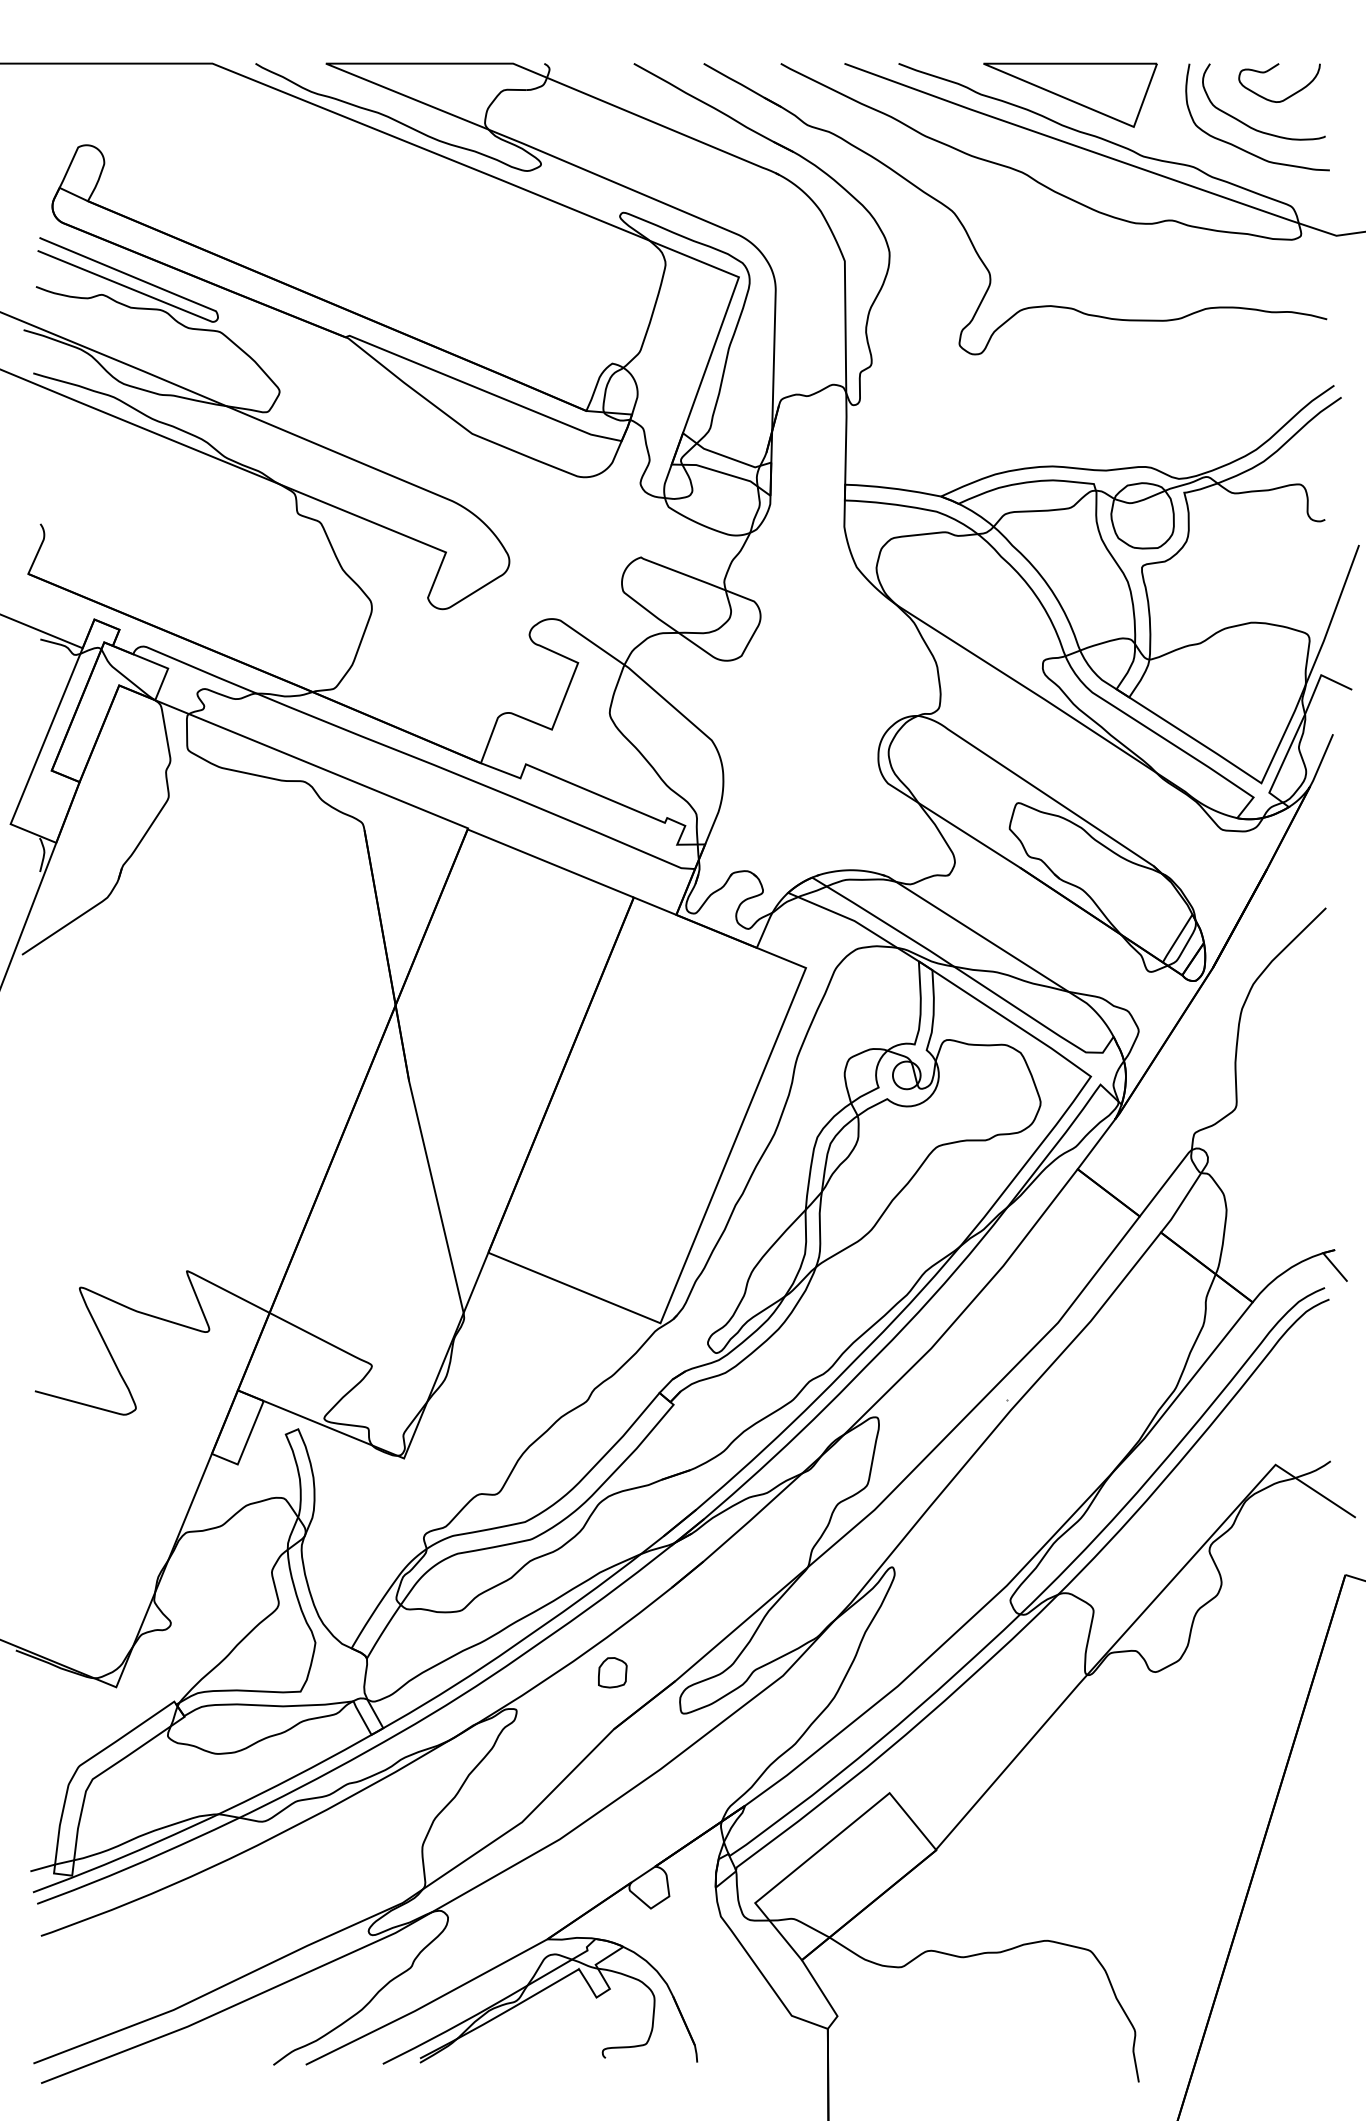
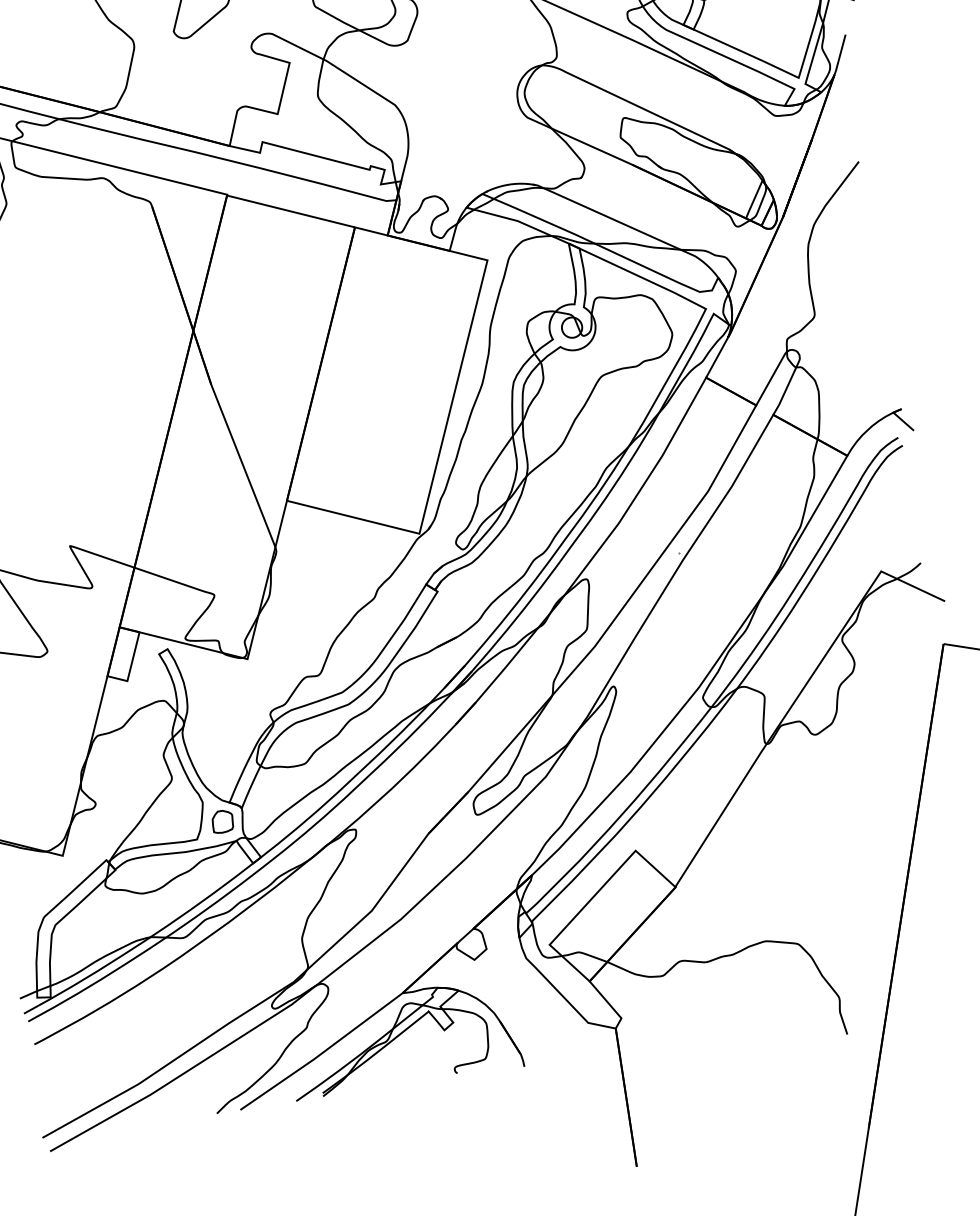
part: (612, 1672) -> (222, 821), moved

